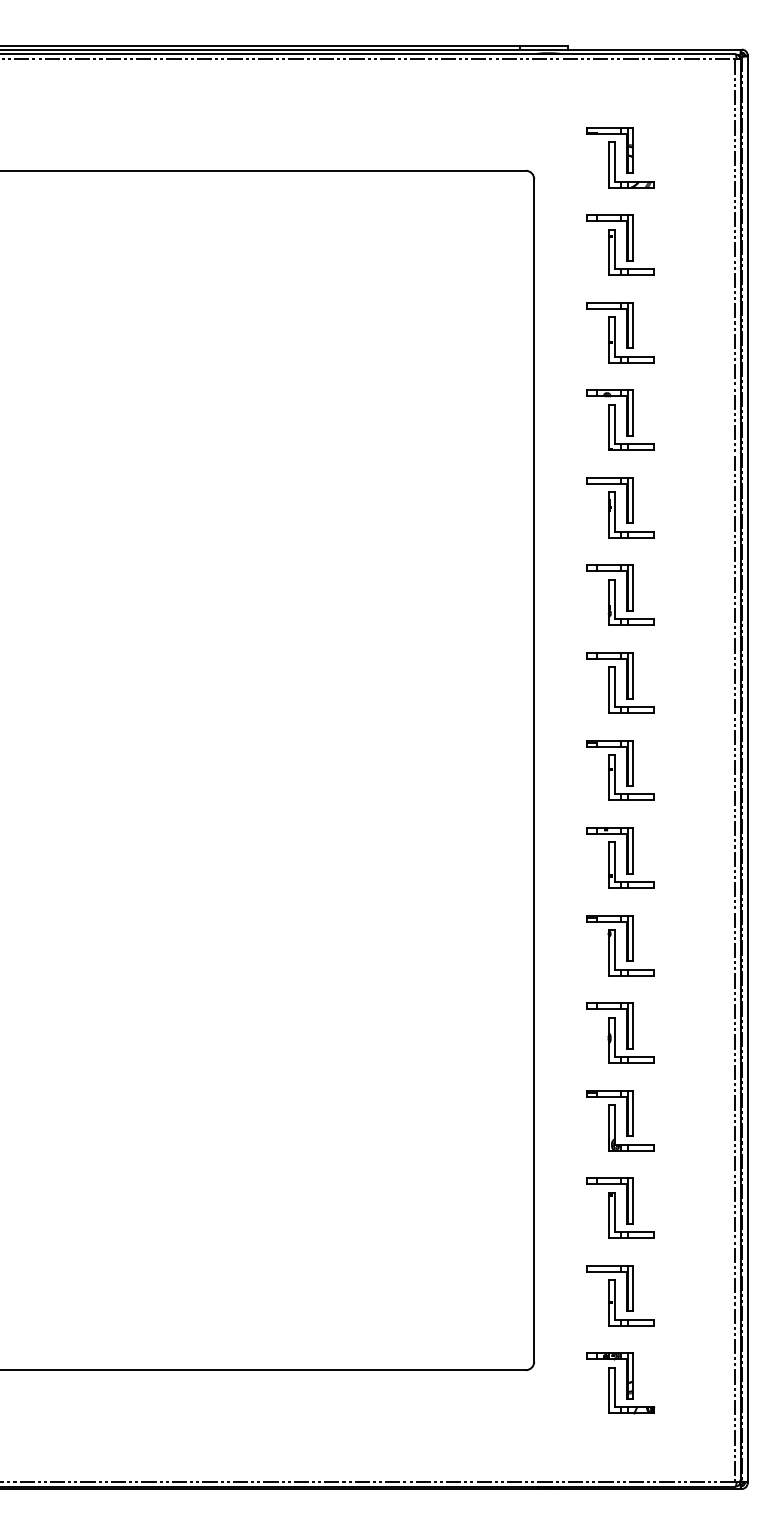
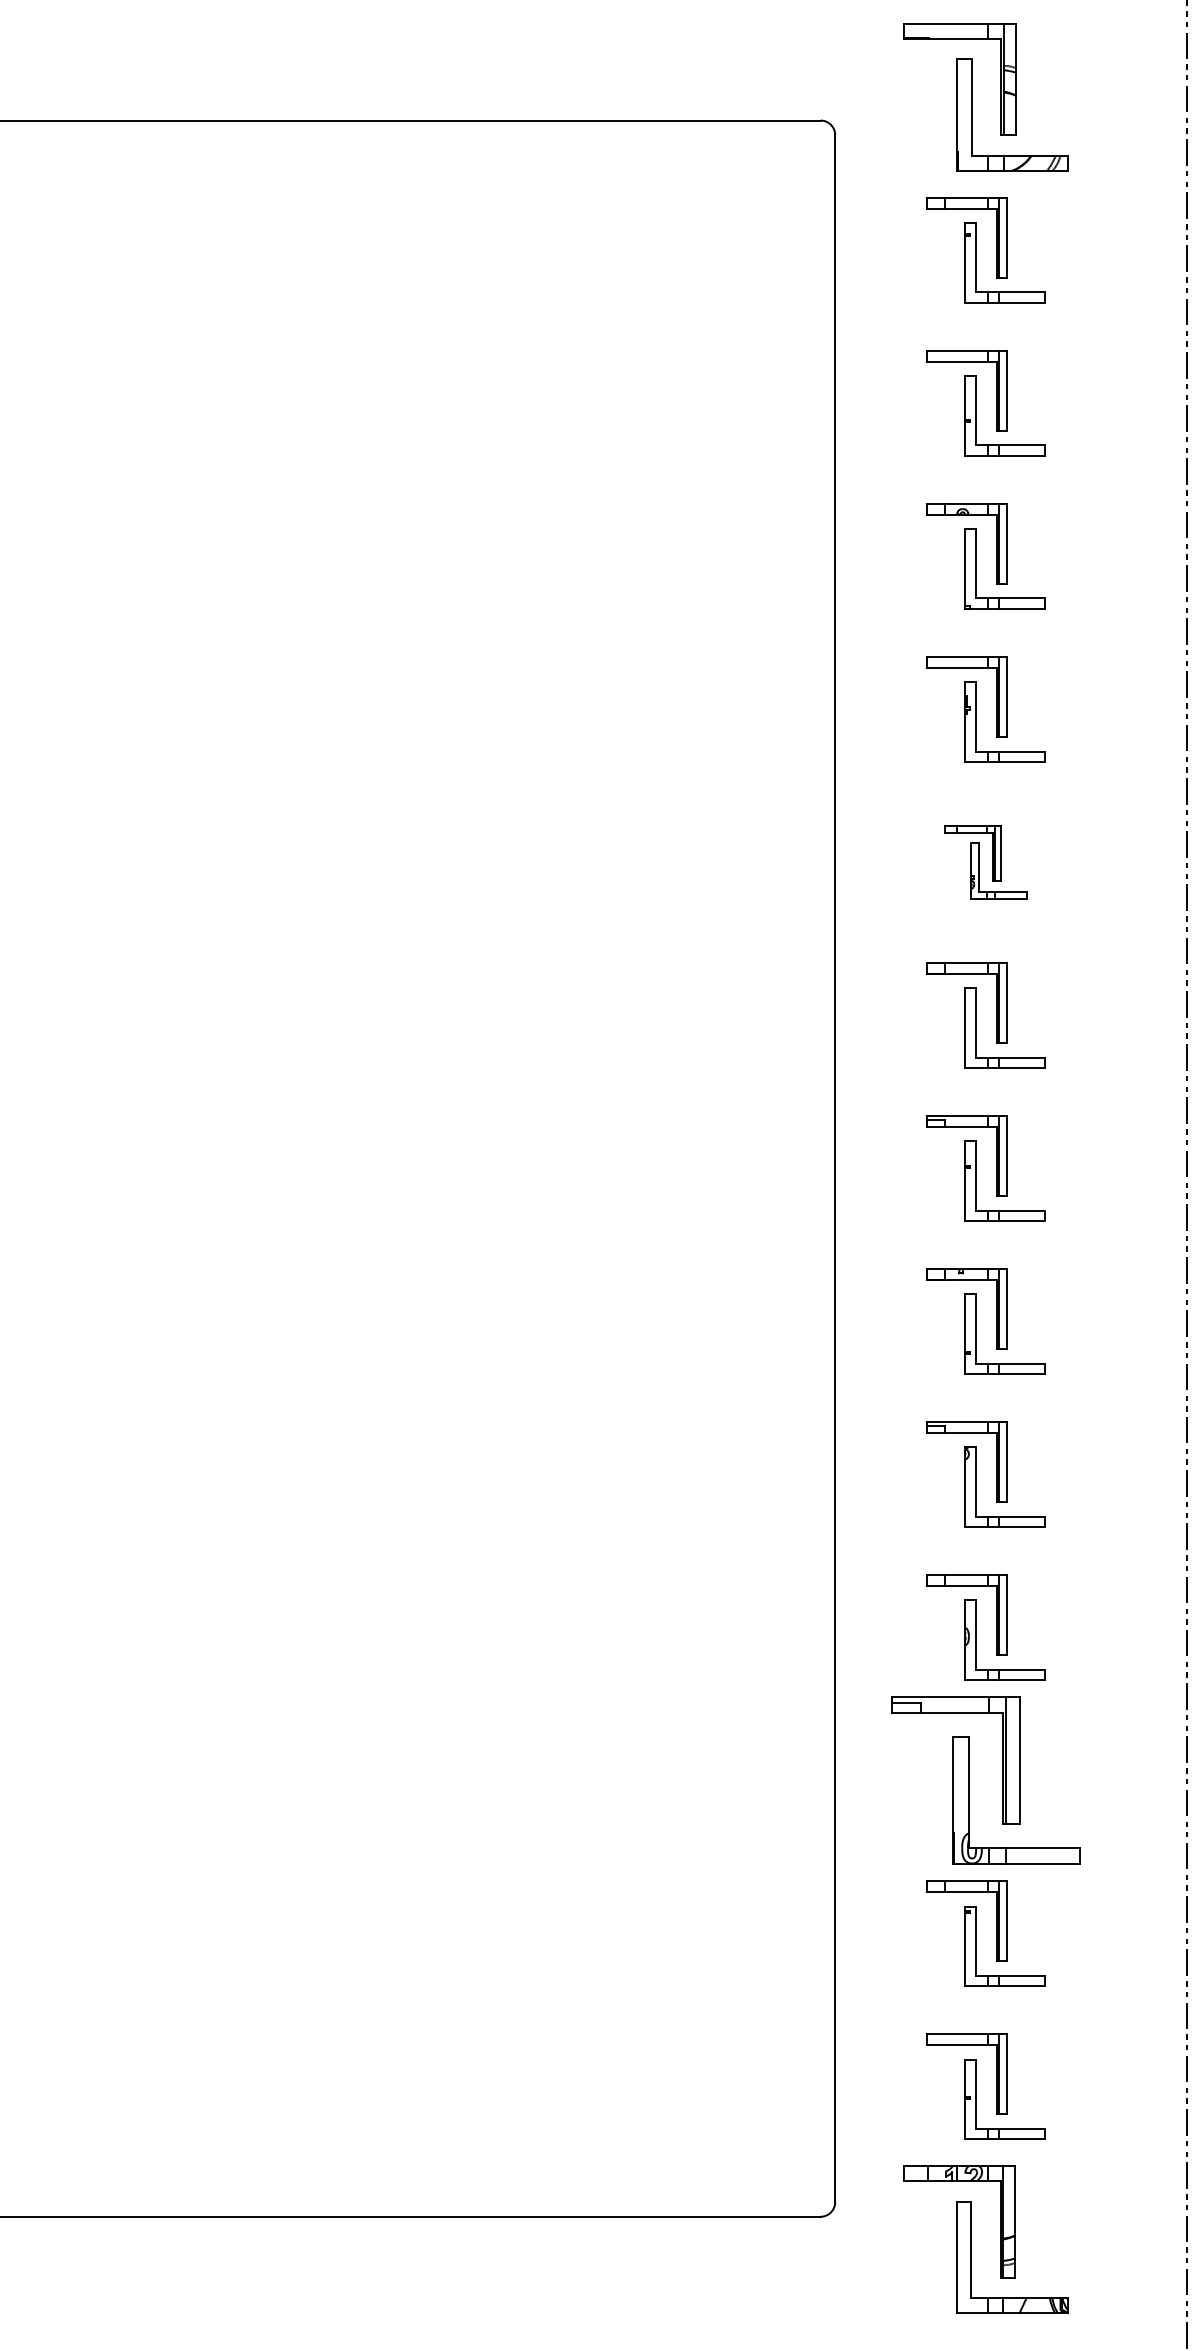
part: (620, 157) -> (986, 97), size x1.4
part: (620, 594) -> (986, 861), size x0.7
part: (620, 1120) -> (986, 1780), size x1.6
part: (620, 1383) -> (986, 2240), size x1.4

